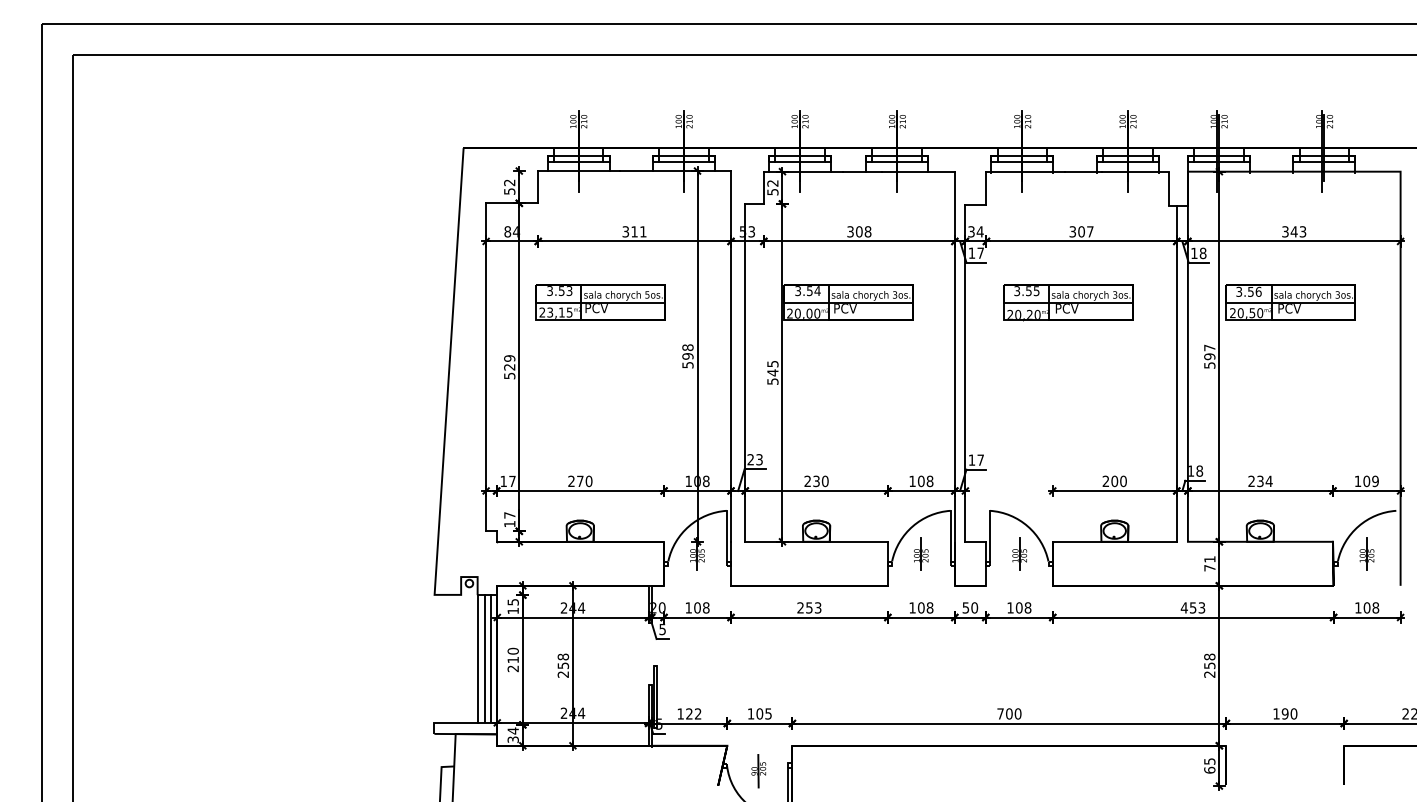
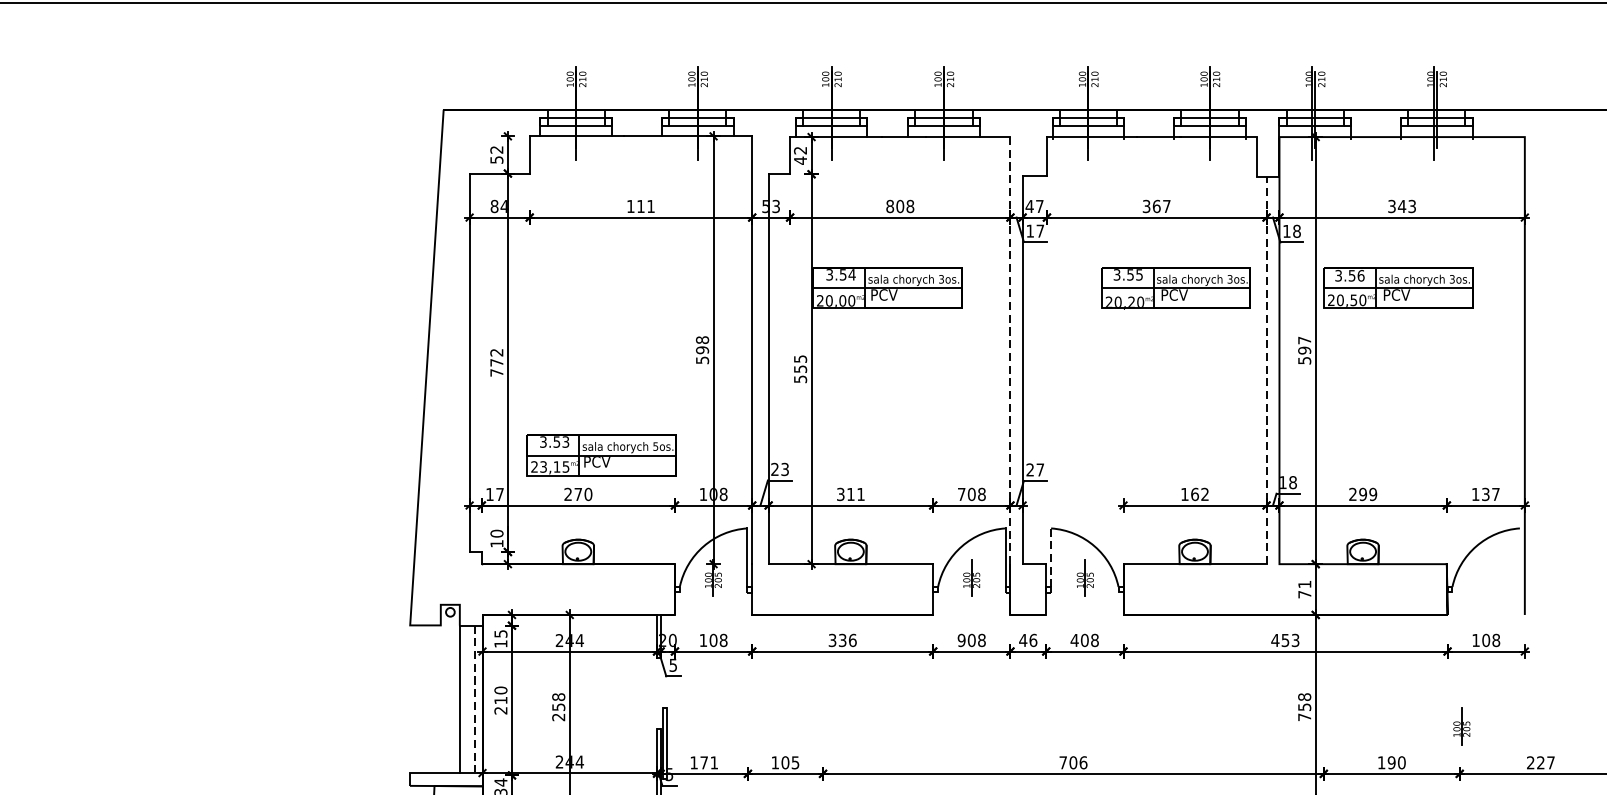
text: (772, 191) -> (800, 159), 52 -> 42
text: (625, 231) -> (630, 206), 311 -> 111
text: (850, 231) -> (890, 206), 308 -> 808
text: (975, 231) -> (1034, 206), 34 -> 47
text: (1081, 231) -> (1156, 206), 307 -> 367
part: (600, 302) -> (601, 455), moved
part: (1068, 302) -> (1176, 288), moved
line: (954, 357) -> (1010, 351), solid -> dashed
text: (509, 367) -> (496, 363), 529 -> 772
text: (772, 372) -> (800, 368), 545 -> 555
line: (1176, 374) -> (1266, 371), solid -> dashed
text: (971, 459) -> (1029, 469), 17 -> 27
text: (912, 480) -> (961, 493), 108 -> 708
text: (816, 481) -> (850, 494), 230 -> 311
text: (1114, 481) -> (1194, 494), 200 -> 162
text: (1264, 481) -> (1367, 494), 234 -> 299
text: (1370, 481) -> (1490, 494), 109 -> 137
text: (509, 515) -> (496, 533), 17 -> 10
line: (990, 536) -> (1051, 558), solid -> dashed
part: (1366, 553) -> (1461, 726), moved
text: (809, 607) -> (842, 639), 253 -> 336
text: (912, 607) -> (961, 639), 108 -> 908
text: (970, 607) -> (1028, 639), 50 -> 46
text: (1010, 607) -> (1074, 639), 108 -> 408
line: (484, 658) -> (467, 698), removed
line: (491, 659) -> (475, 699), solid -> dashed
text: (1209, 674) -> (1304, 717), 258 -> 758
text: (693, 713) -> (708, 762), 122 -> 171
text: (1018, 713) -> (1083, 762), 700 -> 706

